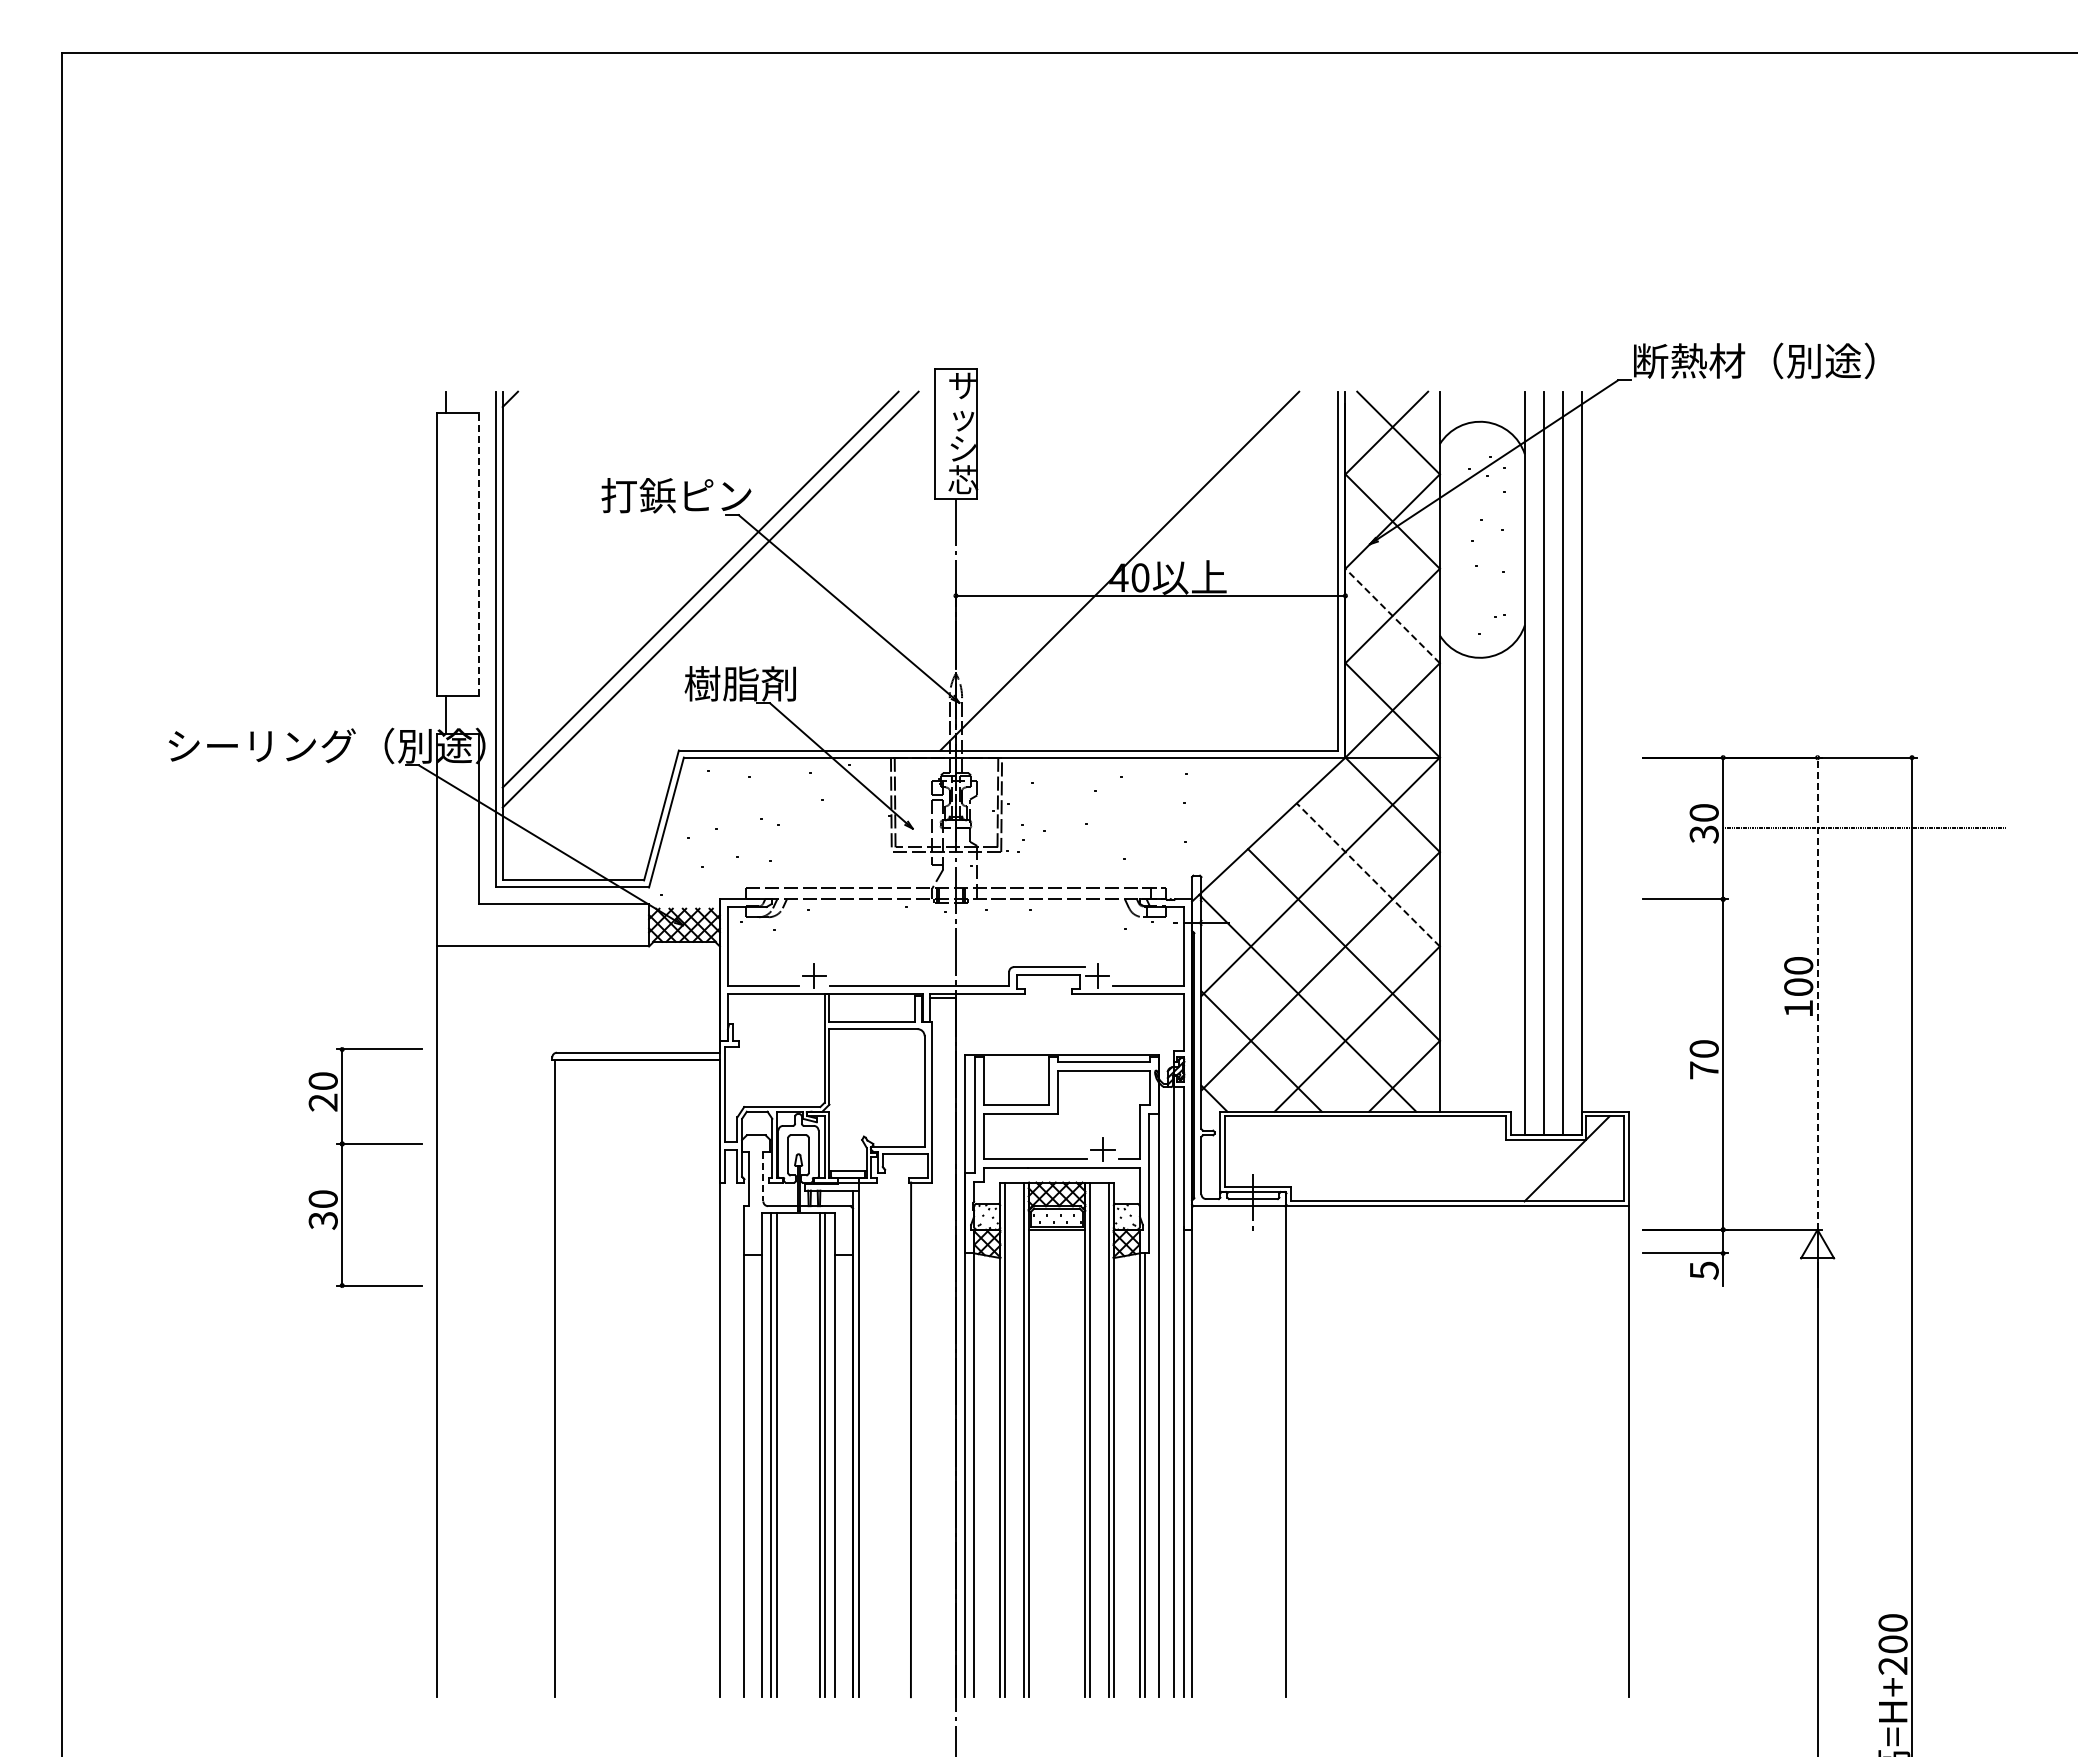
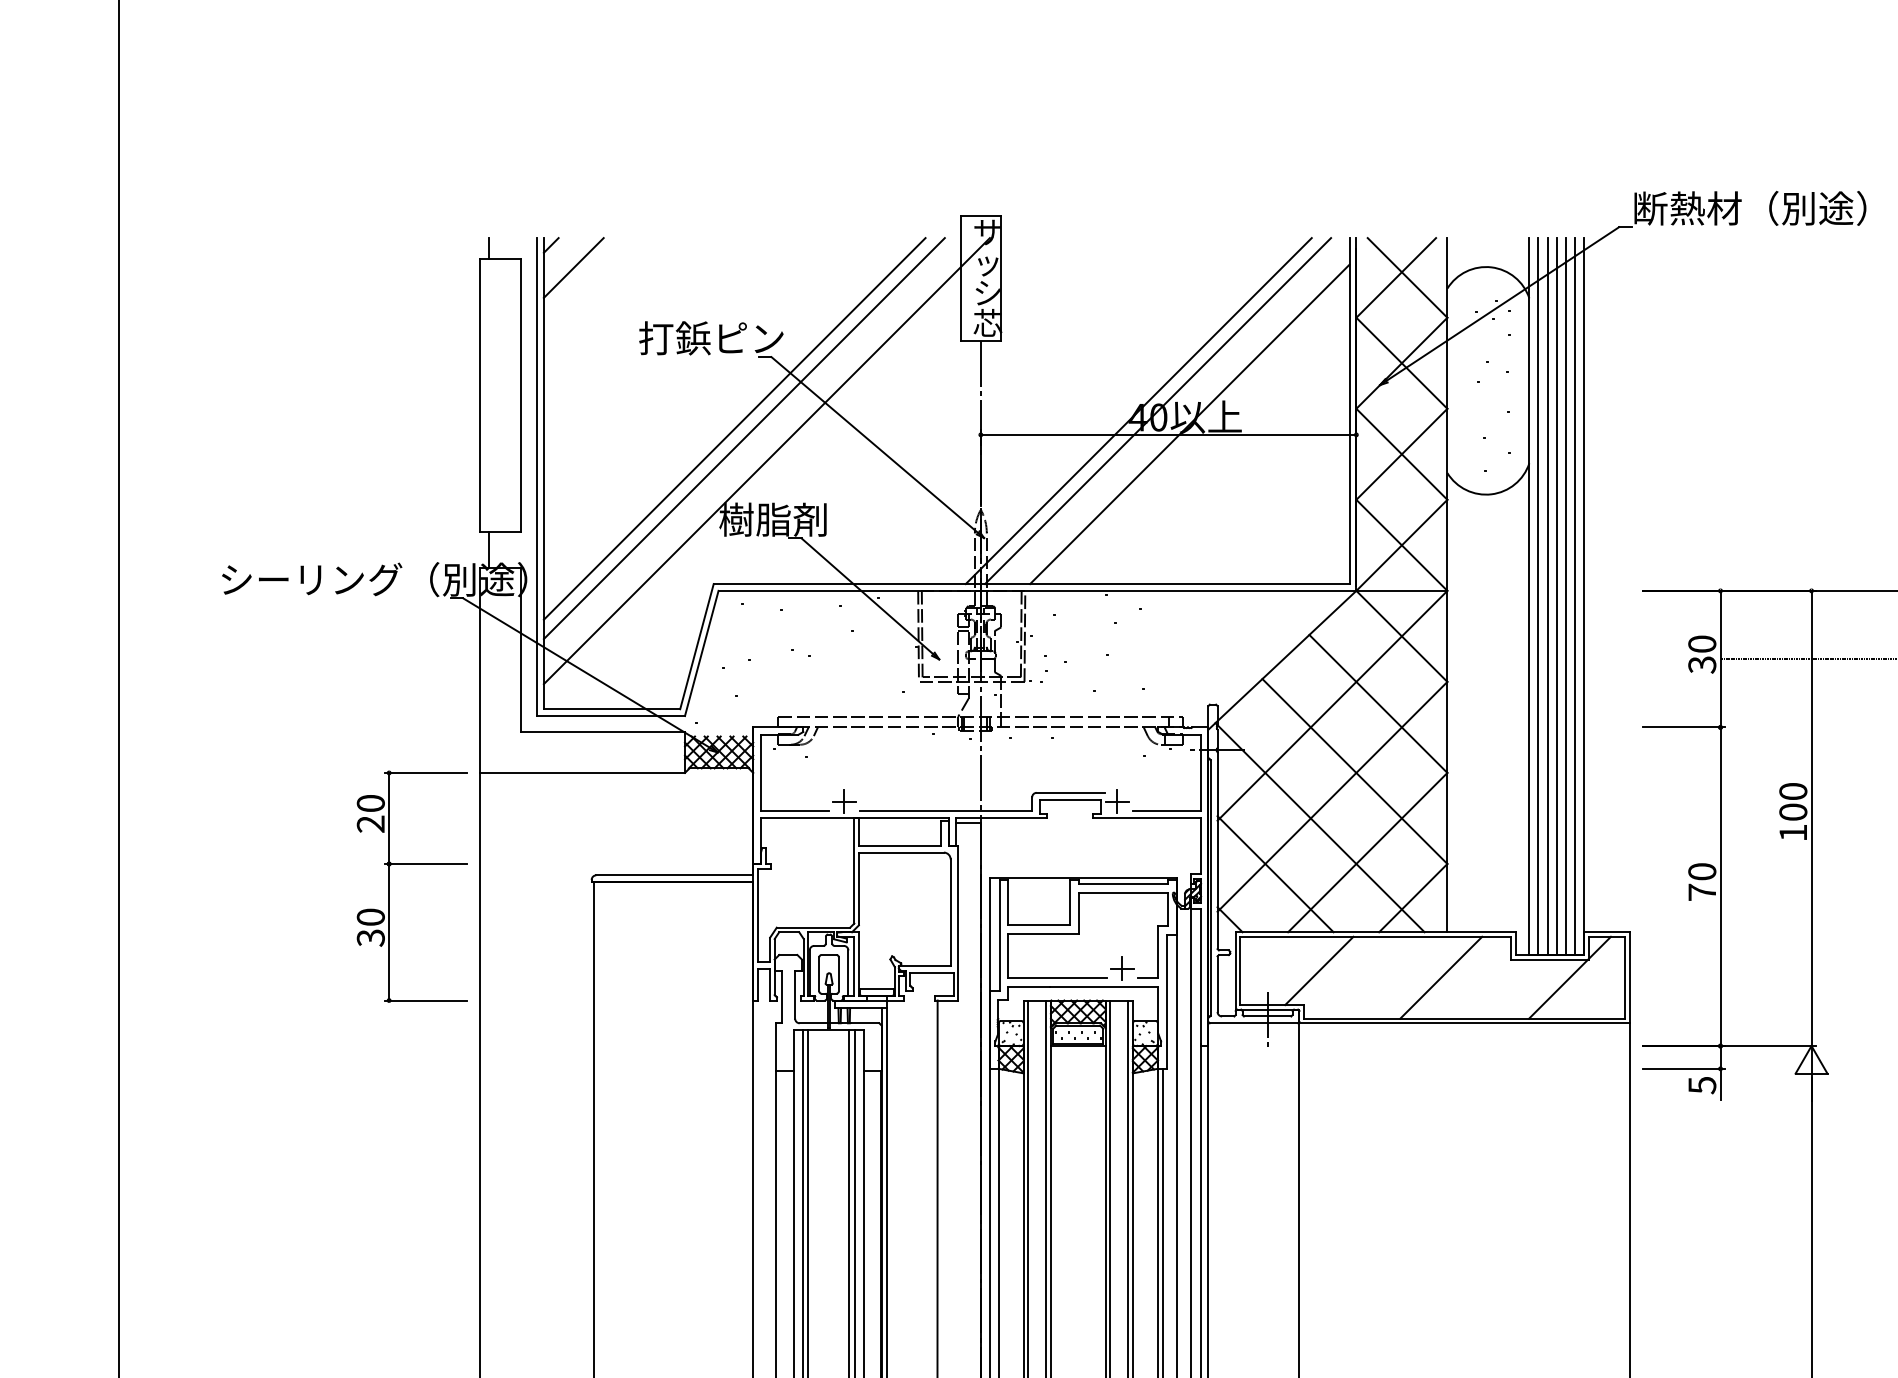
line: (533, 422) -> (573, 267), added
line: (479, 554) -> (521, 395), dashed -> solid
line: (1139, 570) -> (1157, 410), added
line: (1172, 584) -> (1189, 423), added
line: (1392, 616) -> (1401, 454), dashed -> solid
line: (733, 622) -> (766, 460), added
line: (1534, 763) -> (1538, 596), added
line: (1553, 763) -> (1556, 596), added
line: (1572, 763) -> (1575, 596), added
line: (1367, 874) -> (1377, 703), dashed -> solid
line: (1817, 993) -> (1811, 818), dashed -> solid
part: (365, 1144) -> (411, 864), moved
line: (1306, 1151) -> (1318, 970), added
line: (1432, 1158) -> (1440, 977), added
line: (763, 1176) -> (795, 994), dashed -> solid

